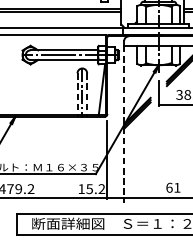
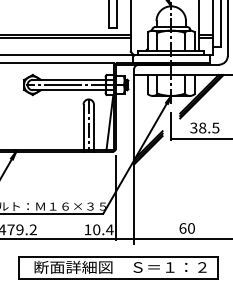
line: (77, 95) -> (83, 128), dashed -> solid
line: (86, 95) -> (93, 128), dashed -> solid
line: (123, 124) -> (133, 159), dashed -> solid
text: (177, 187) -> (191, 228), 61 -> 60
text: (95, 188) -> (103, 229), 15.2 -> 10.4

